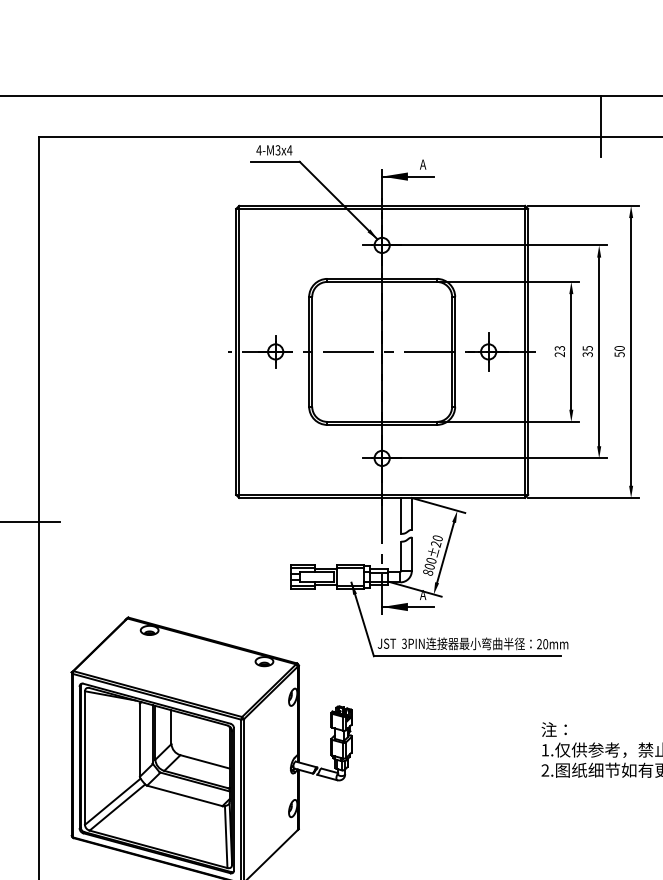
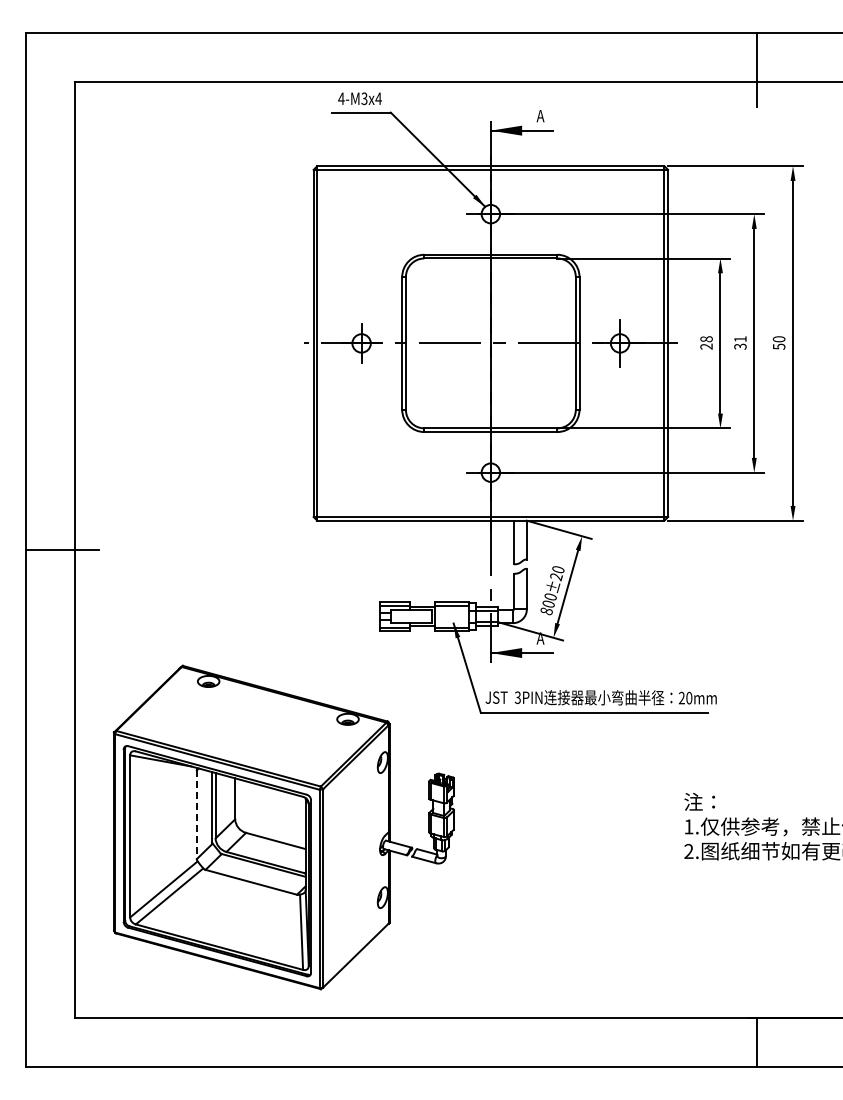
text: (559, 348) -> (706, 339), 23 -> 28
text: (587, 348) -> (740, 339), 35 -> 31
line: (139, 740) -> (196, 815), solid -> dashed

